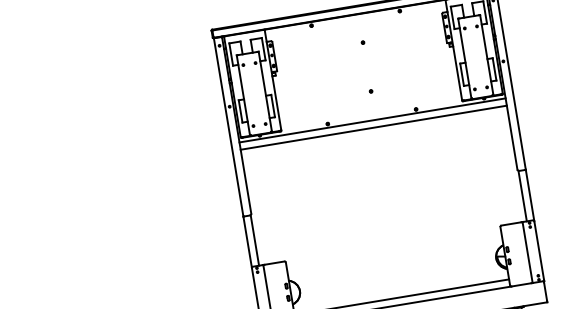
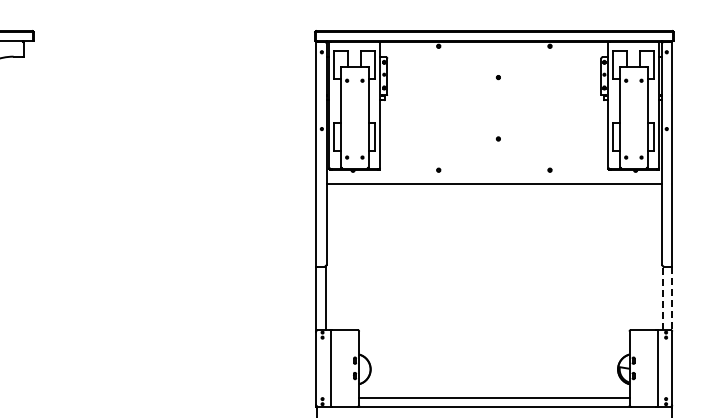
line: (372, 120) -> (494, 174), removed
line: (530, 195) -> (672, 299), solid -> dashed
line: (523, 196) -> (663, 298), solid -> dashed

